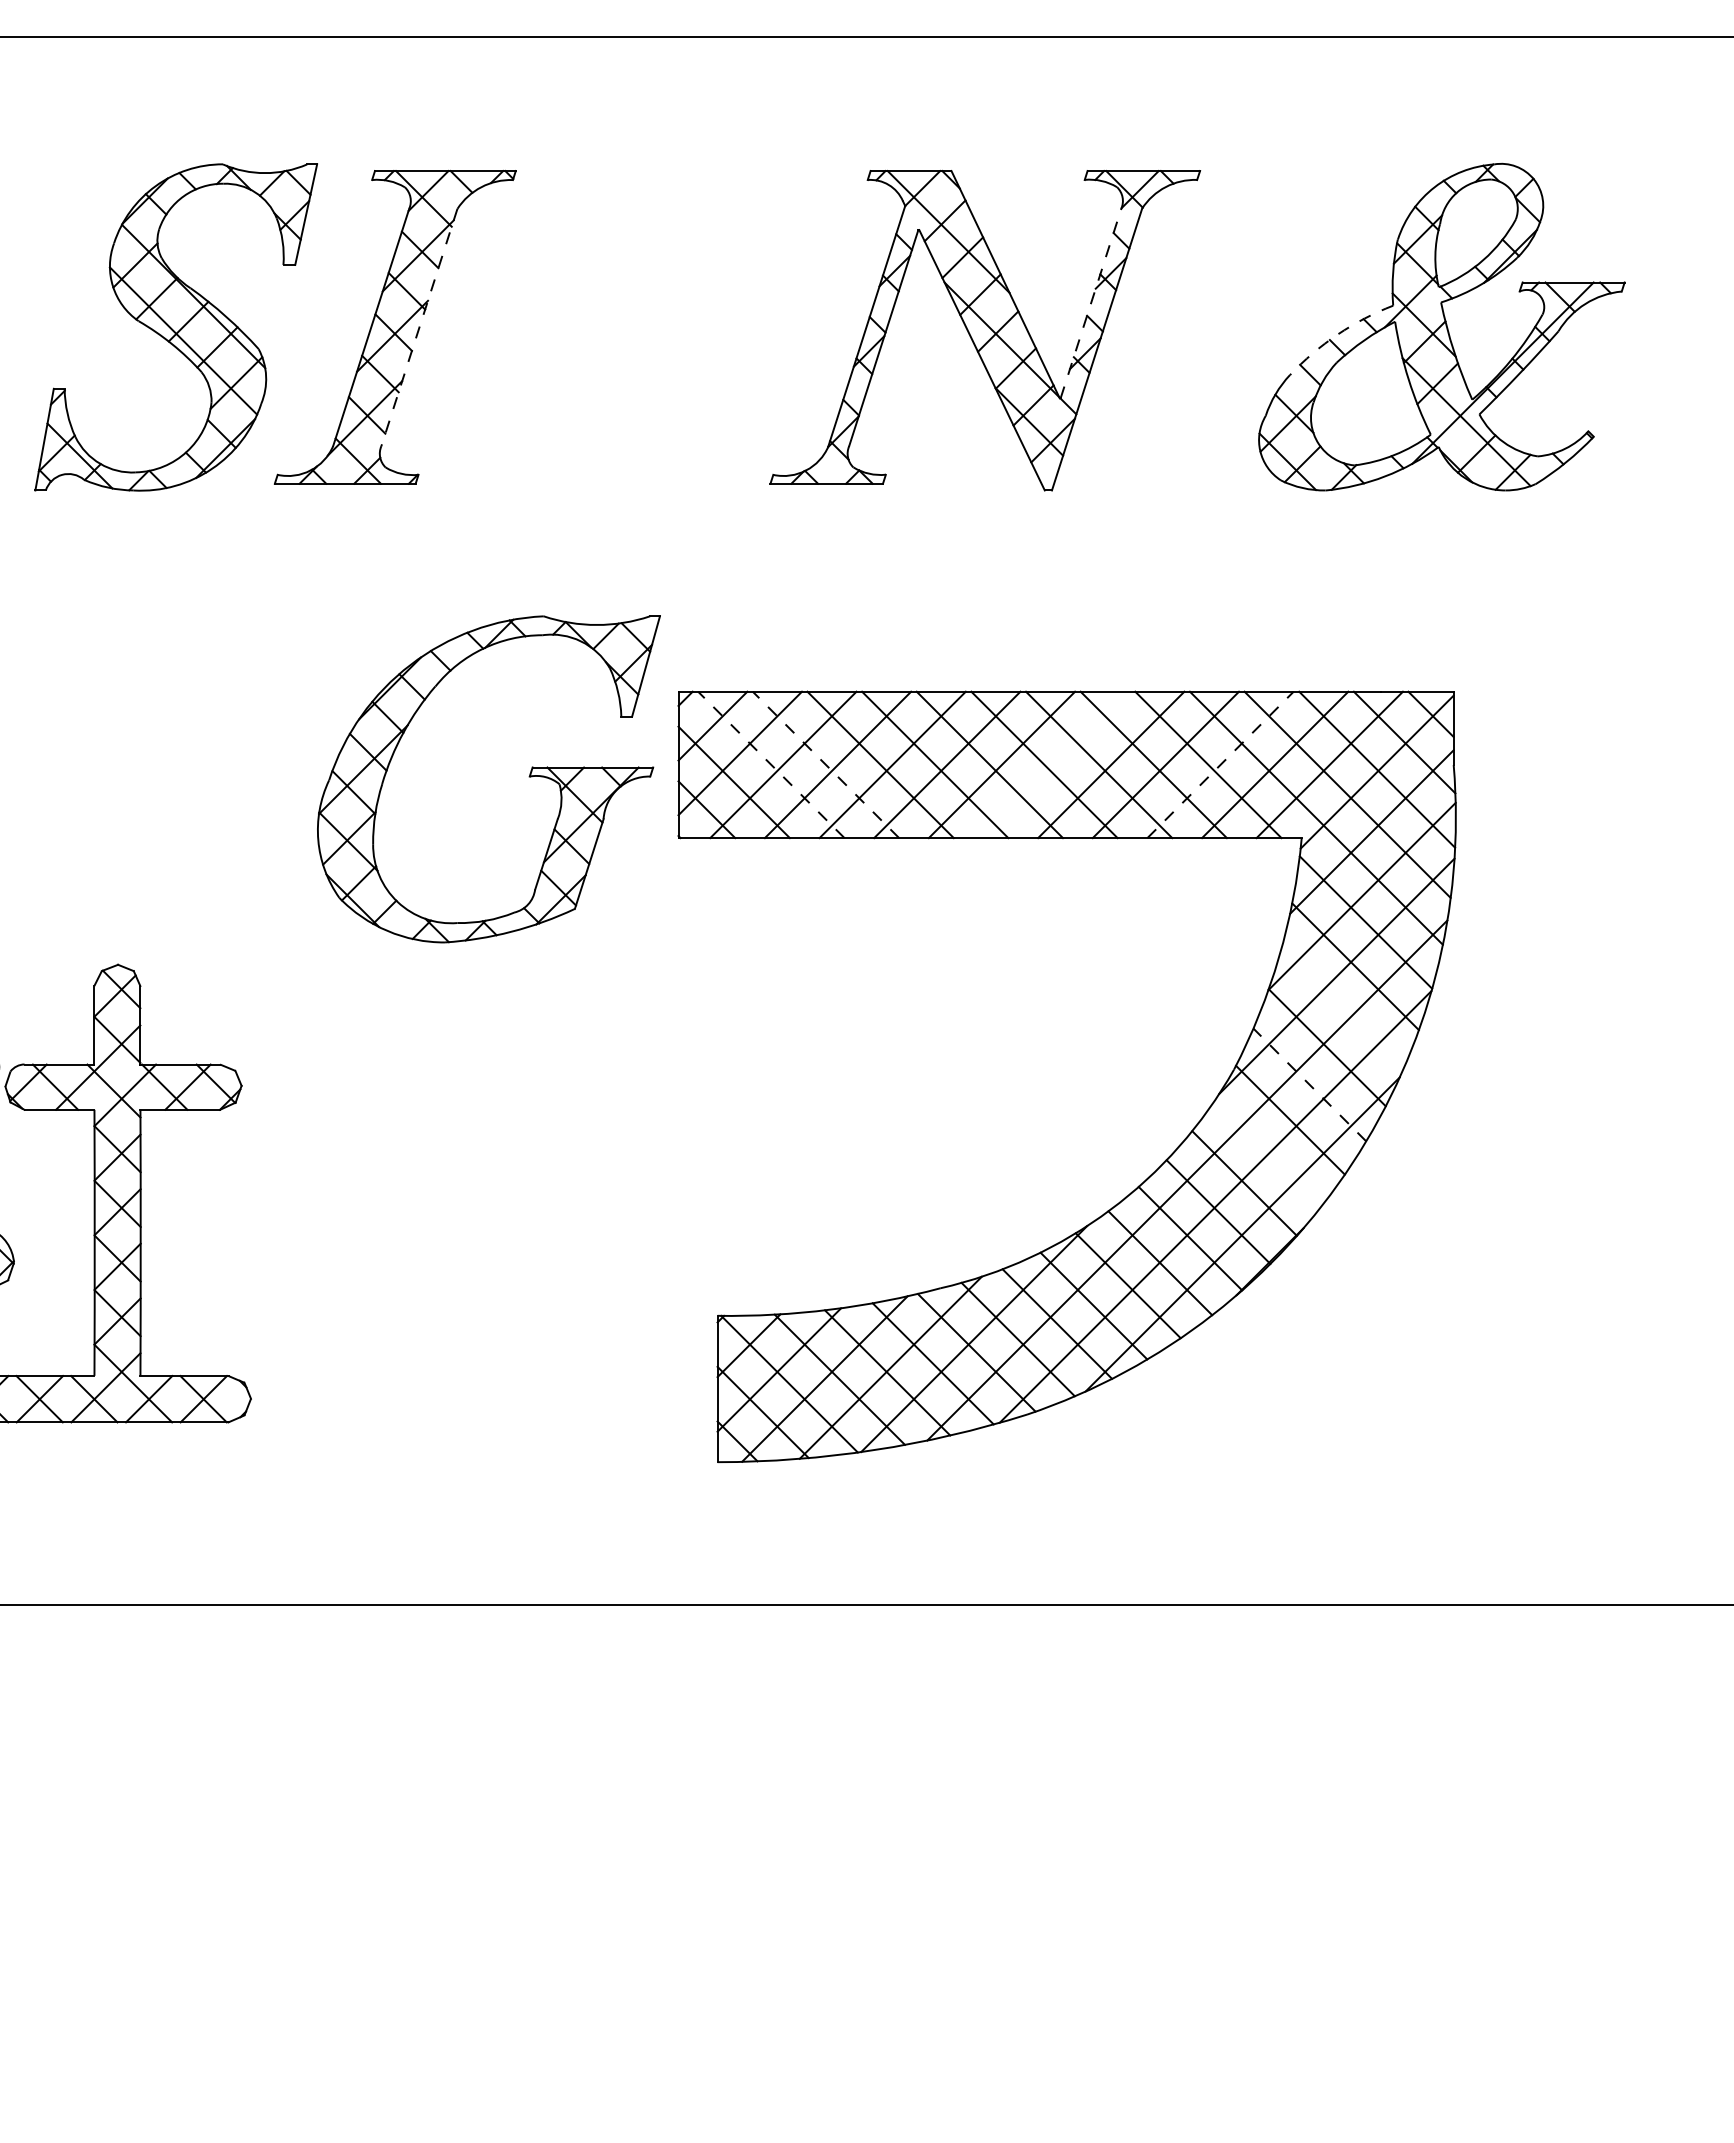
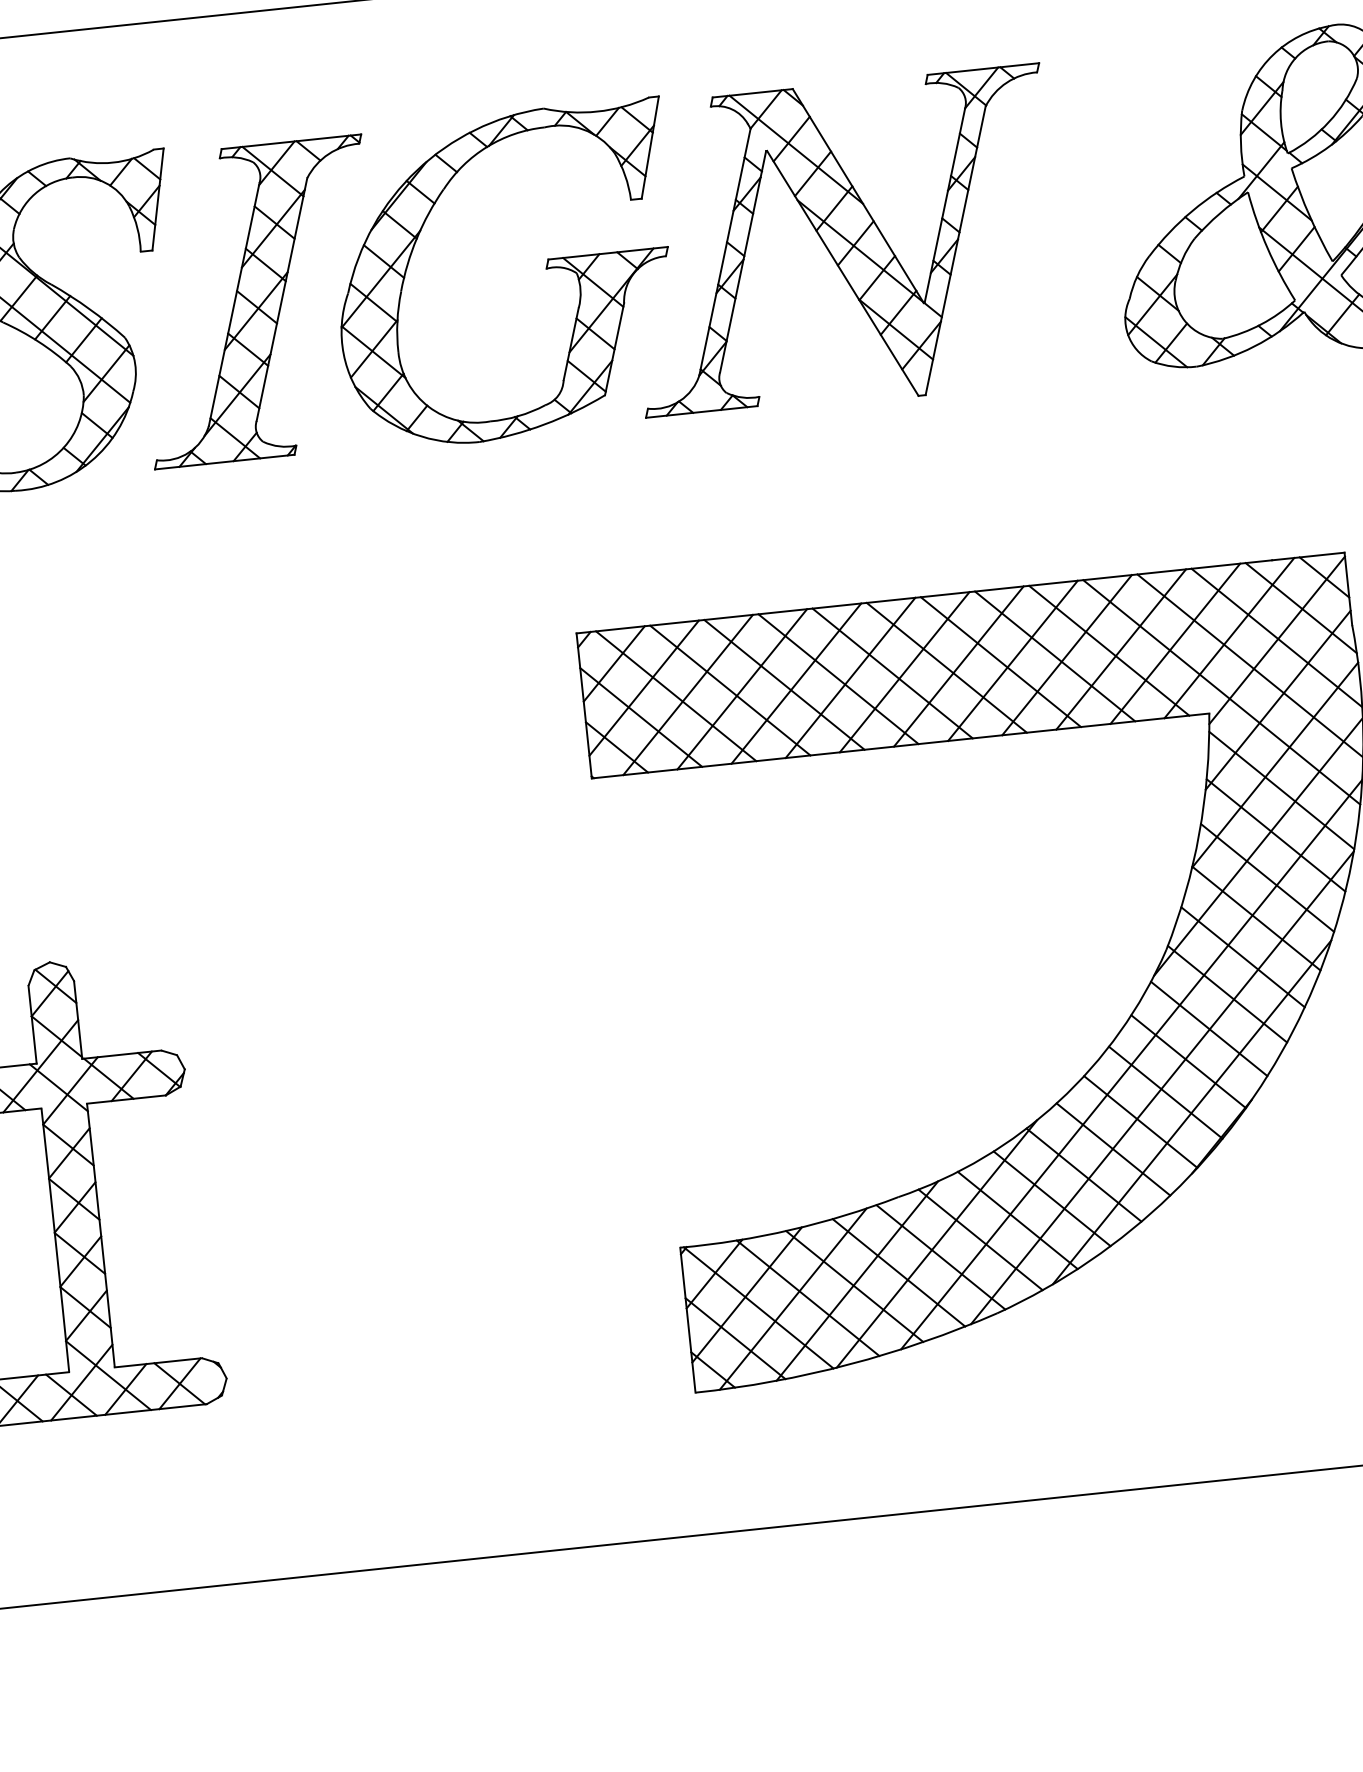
line: (1090, 303) -> (944, 205), dashed -> solid
line: (419, 327) -> (282, 299), dashed -> solid
arc: (1337, 334) -> (1192, 210), dashed -> solid
line: (771, 764) -> (676, 695), dashed -> solid
line: (825, 764) -> (729, 690), dashed -> solid
line: (1056, 764) -> (958, 666), added
line: (1220, 764) -> (1121, 649), dashed -> solid
part: (528, 776) -> (545, 268), moved
line: (1342, 1008) -> (1267, 878), added
line: (1309, 1084) -> (1242, 956), dashed -> solid
line: (1268, 1152) -> (1209, 1028), added

